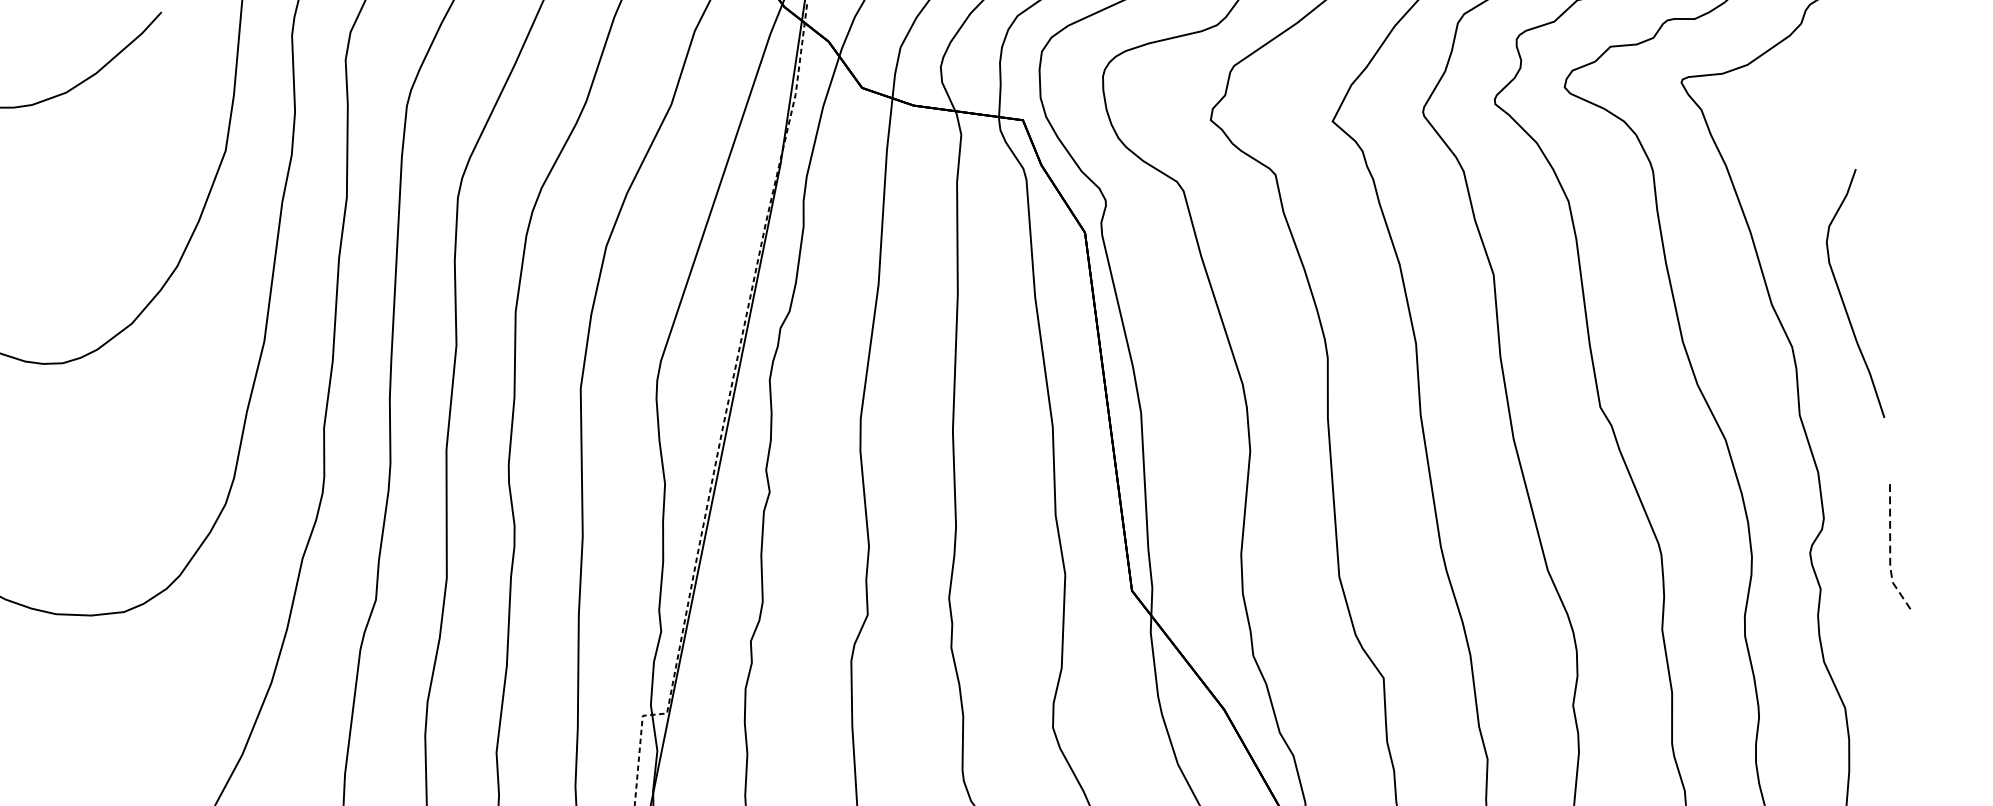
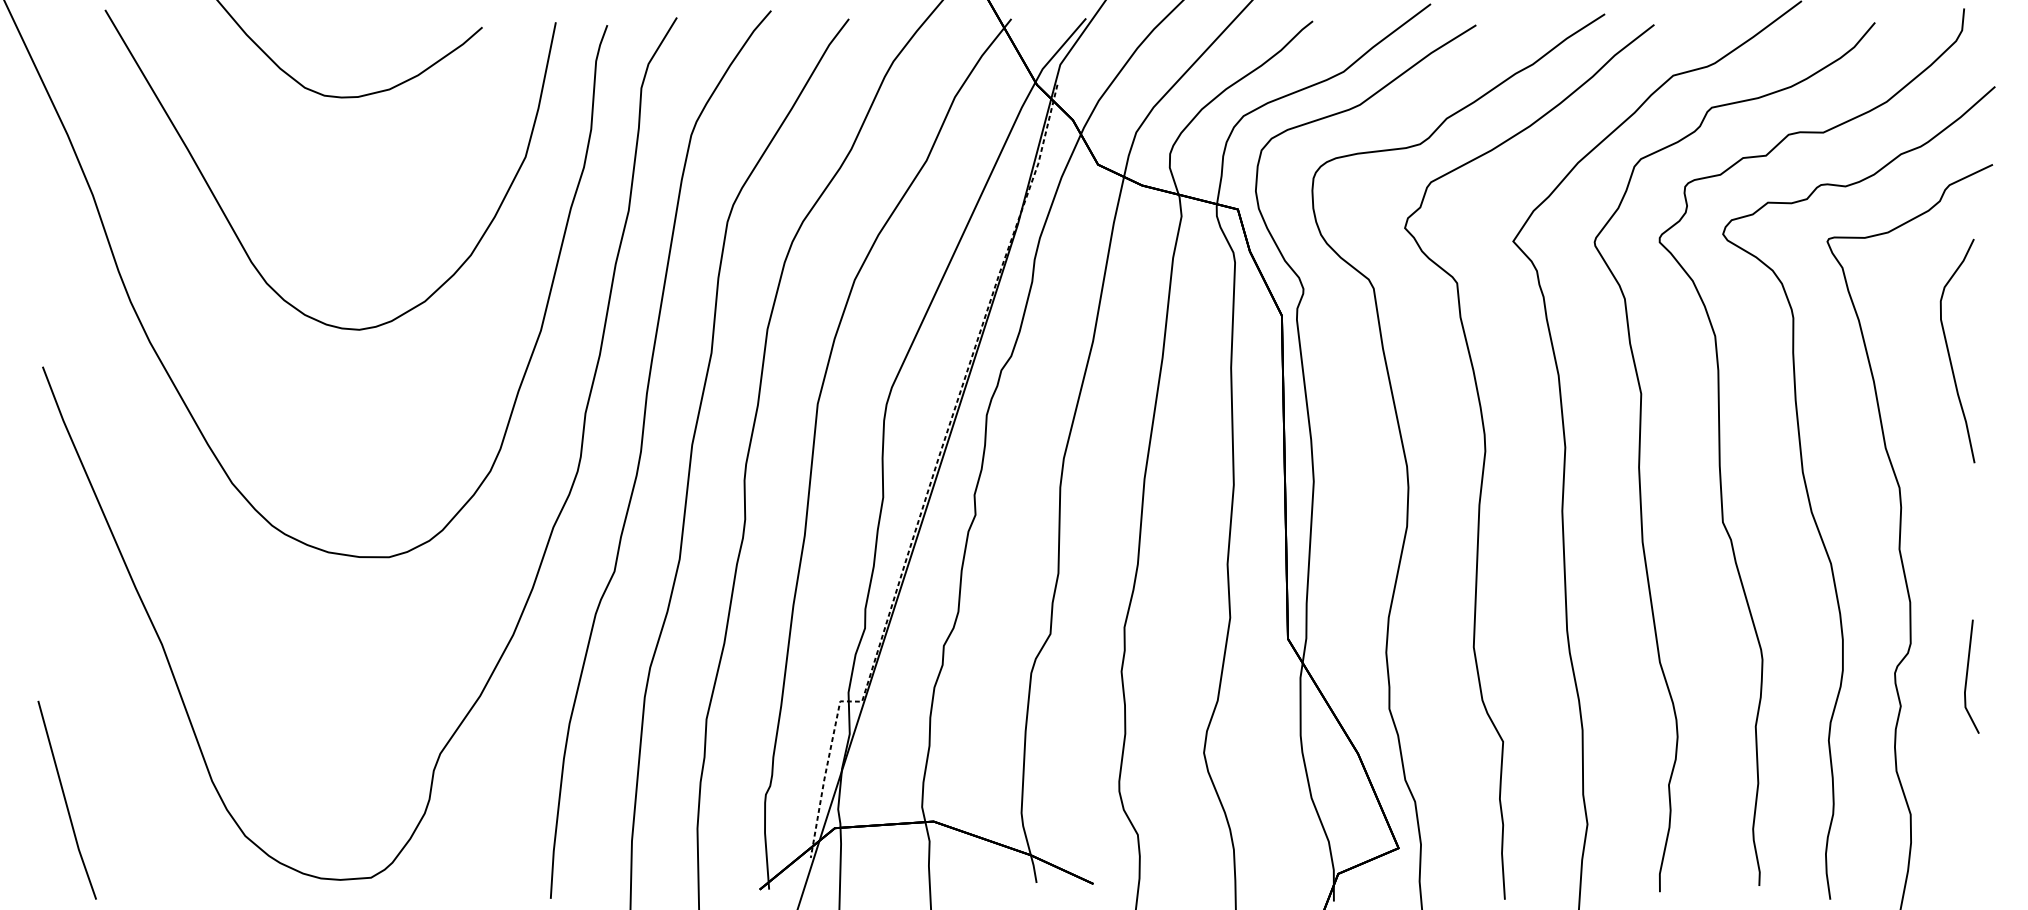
curve: (1842, 297) -> (1949, 351), moved
line: (1890, 551) -> (1966, 679), dashed -> solid

